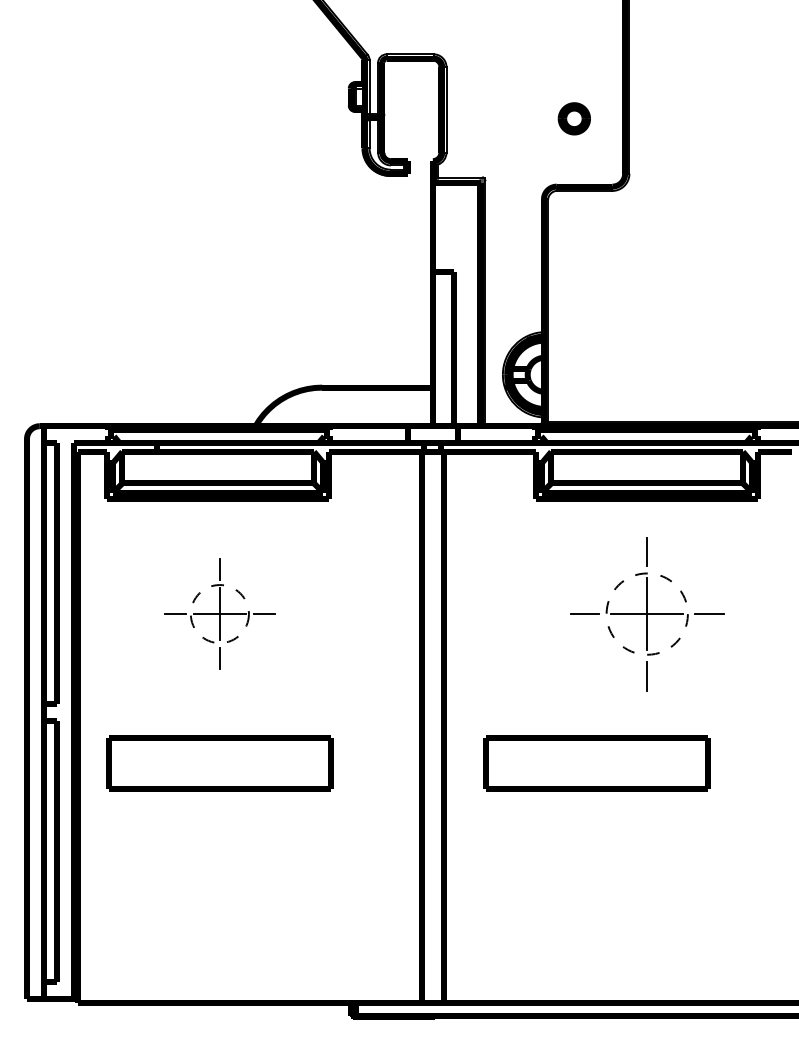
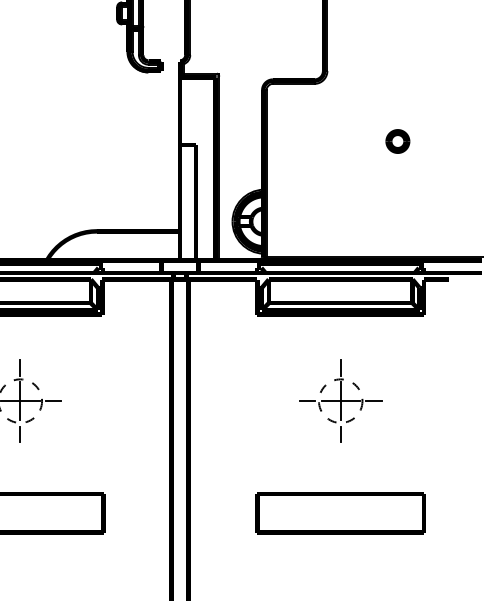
part: (573, 118) -> (397, 141), moved
part: (646, 613) -> (340, 400), size x0.71
part: (596, 763) -> (340, 513), moved

